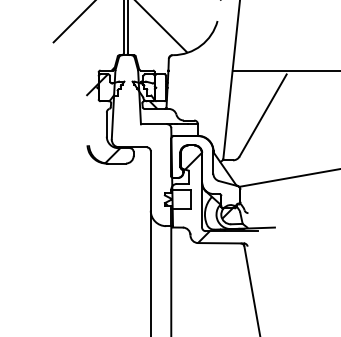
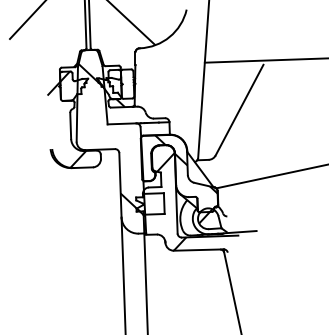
hatch: (144, 138) -> (112, 139), added
hatch: (212, 163) -> (186, 164), added

